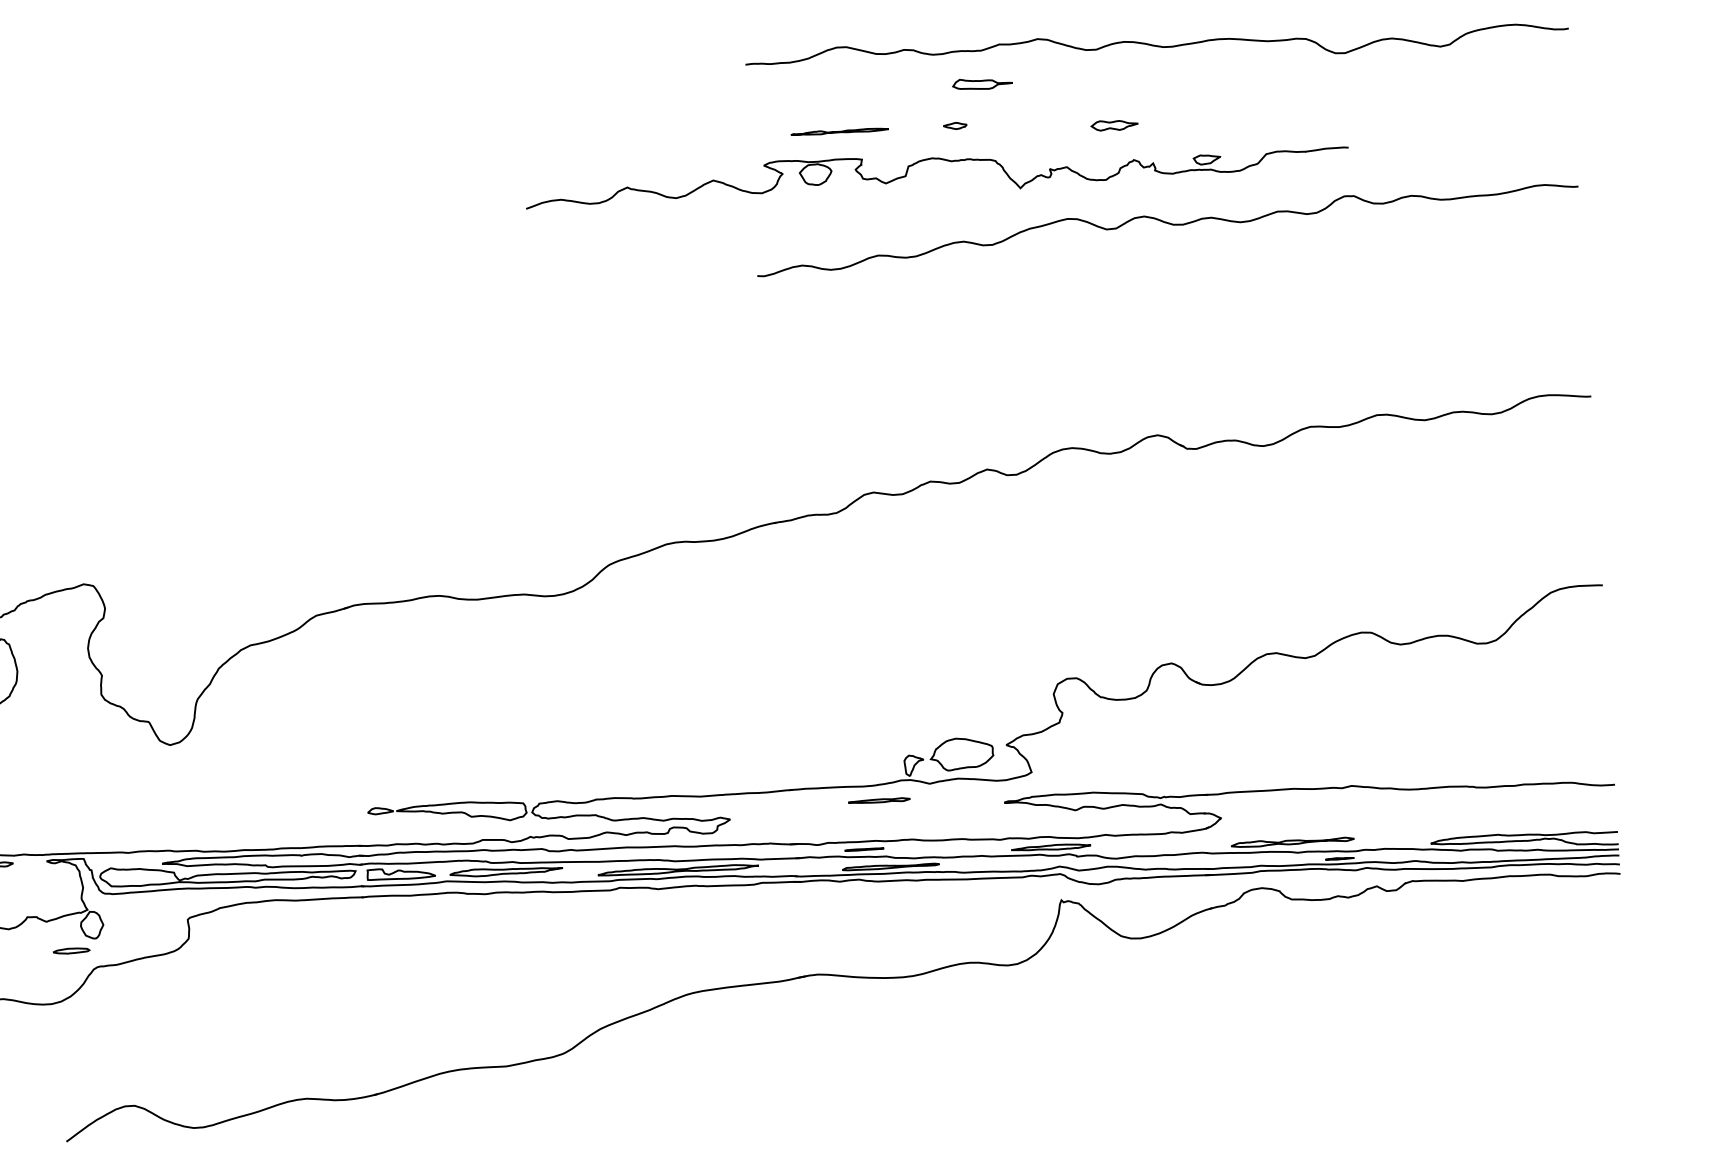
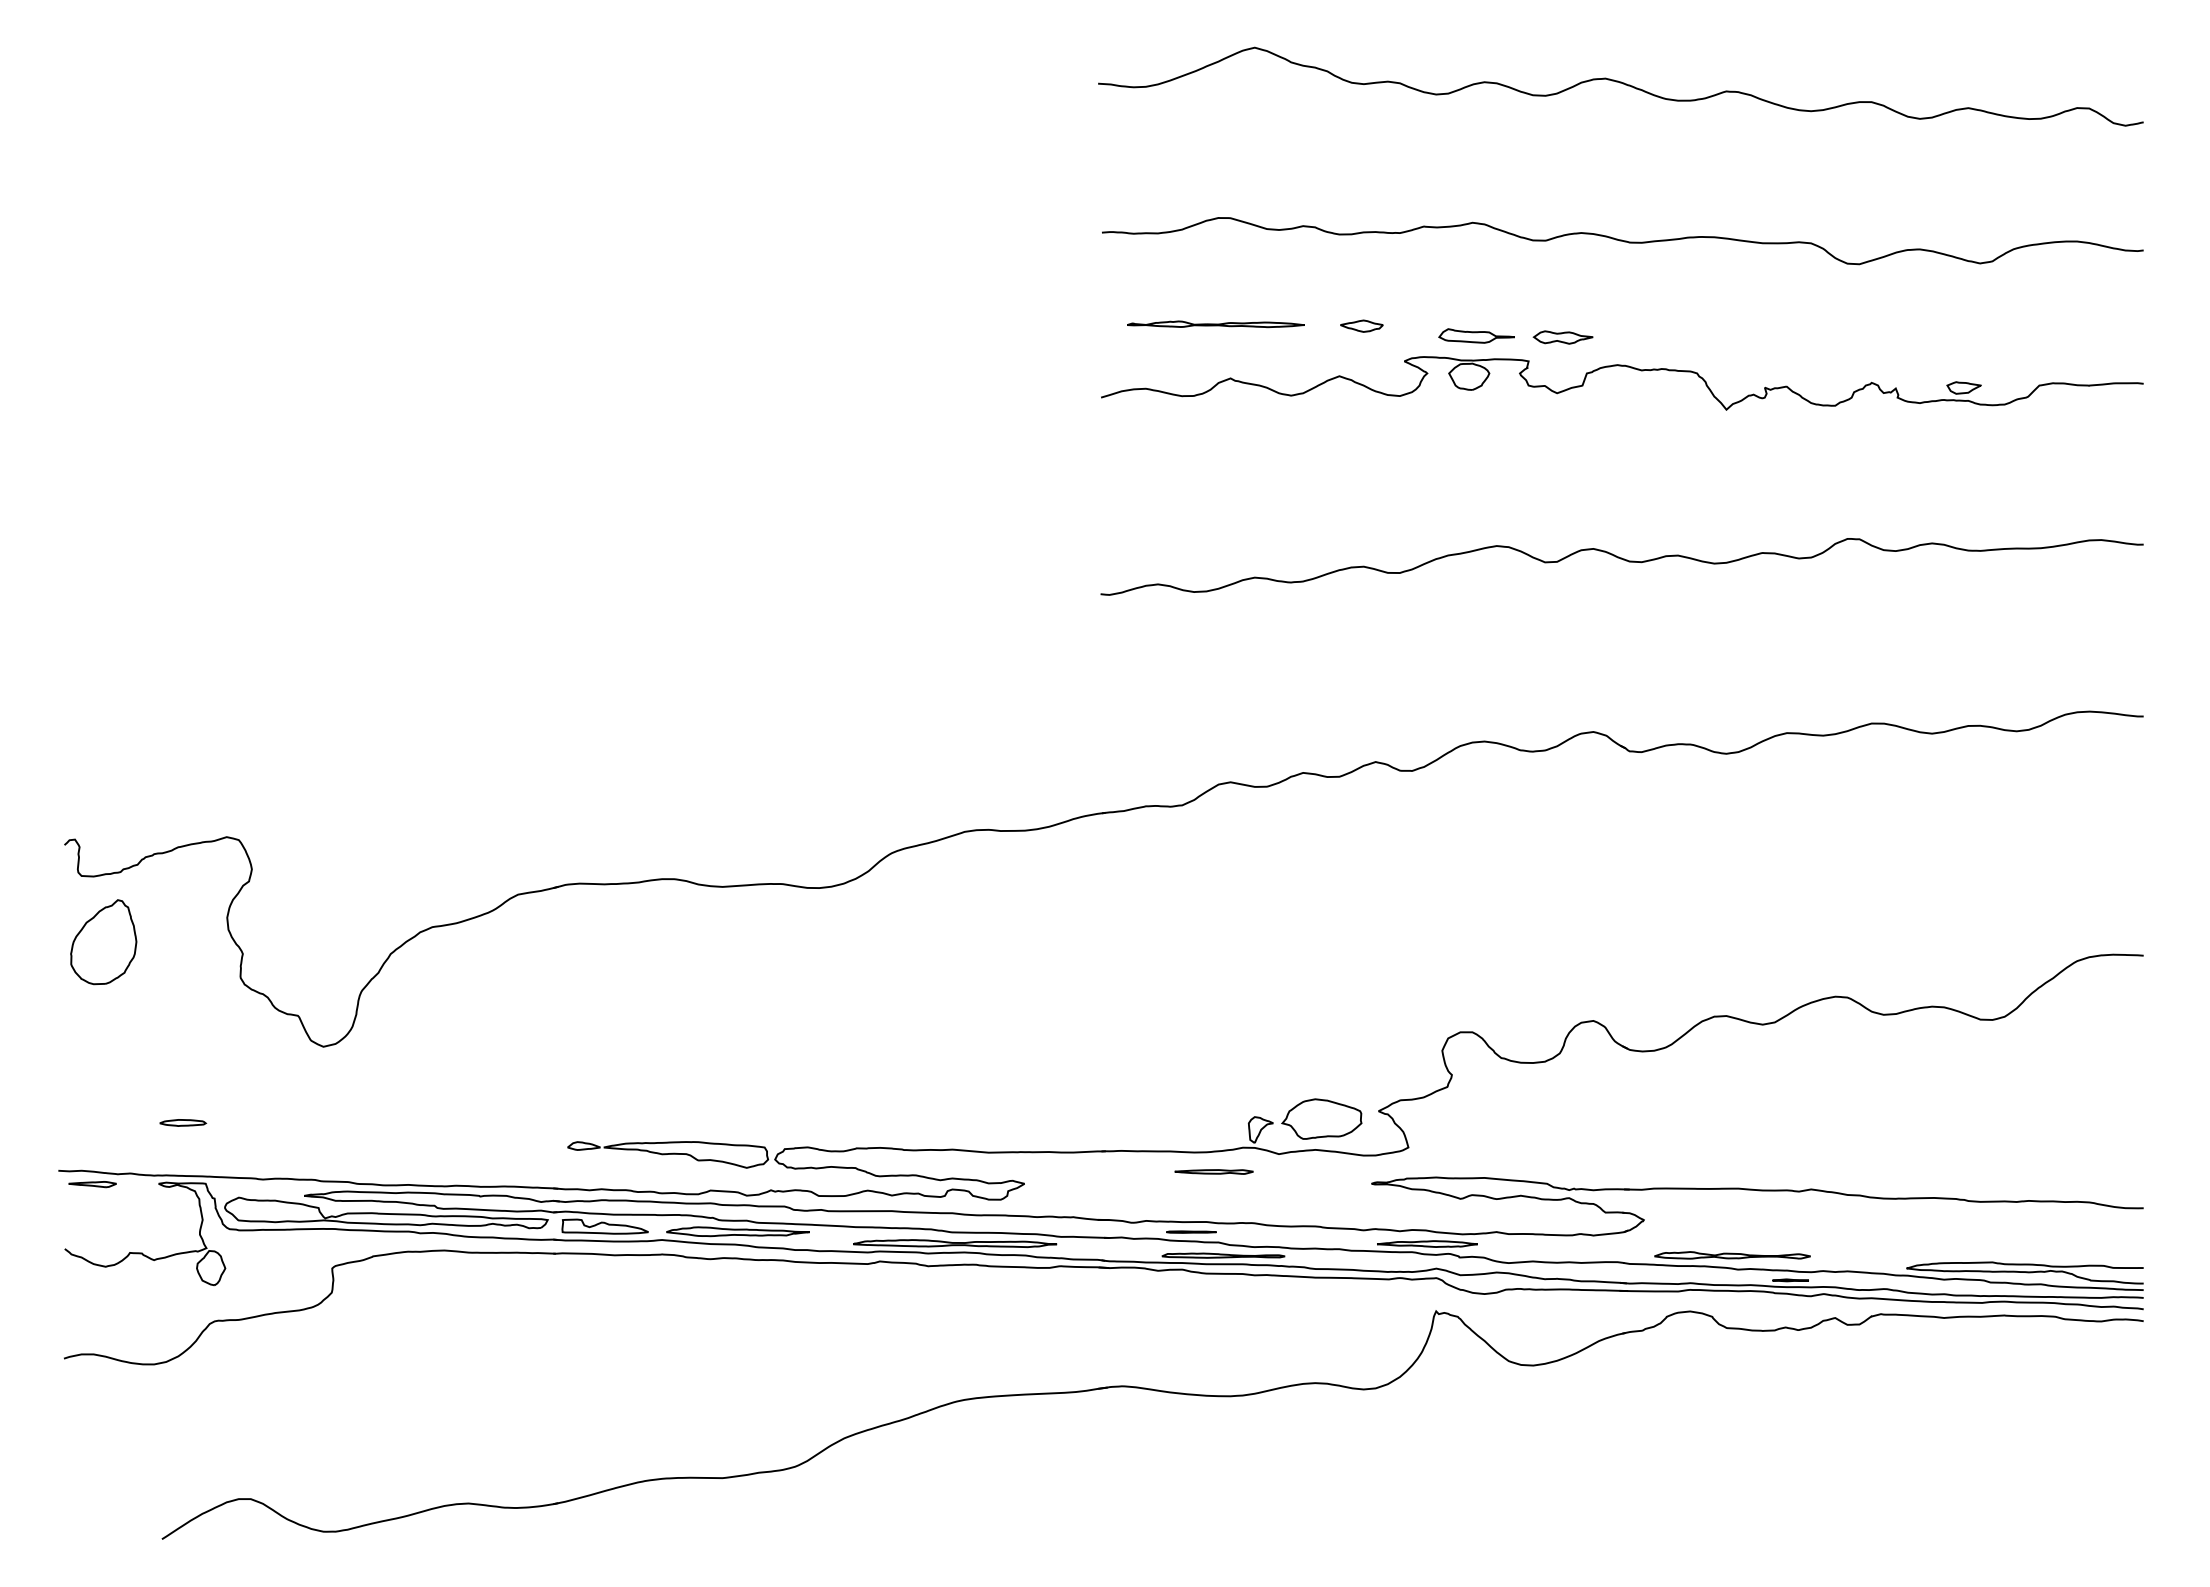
part: (982, 83) -> (1476, 335), moved
part: (954, 125) -> (1361, 325), size x1.43
part: (839, 131) -> (1215, 324), size x1.43
part: (940, 159) -> (1627, 367), moved
curve: (1168, 224) -> (1623, 560), moved
part: (71, 950) -> (183, 1122), moved

